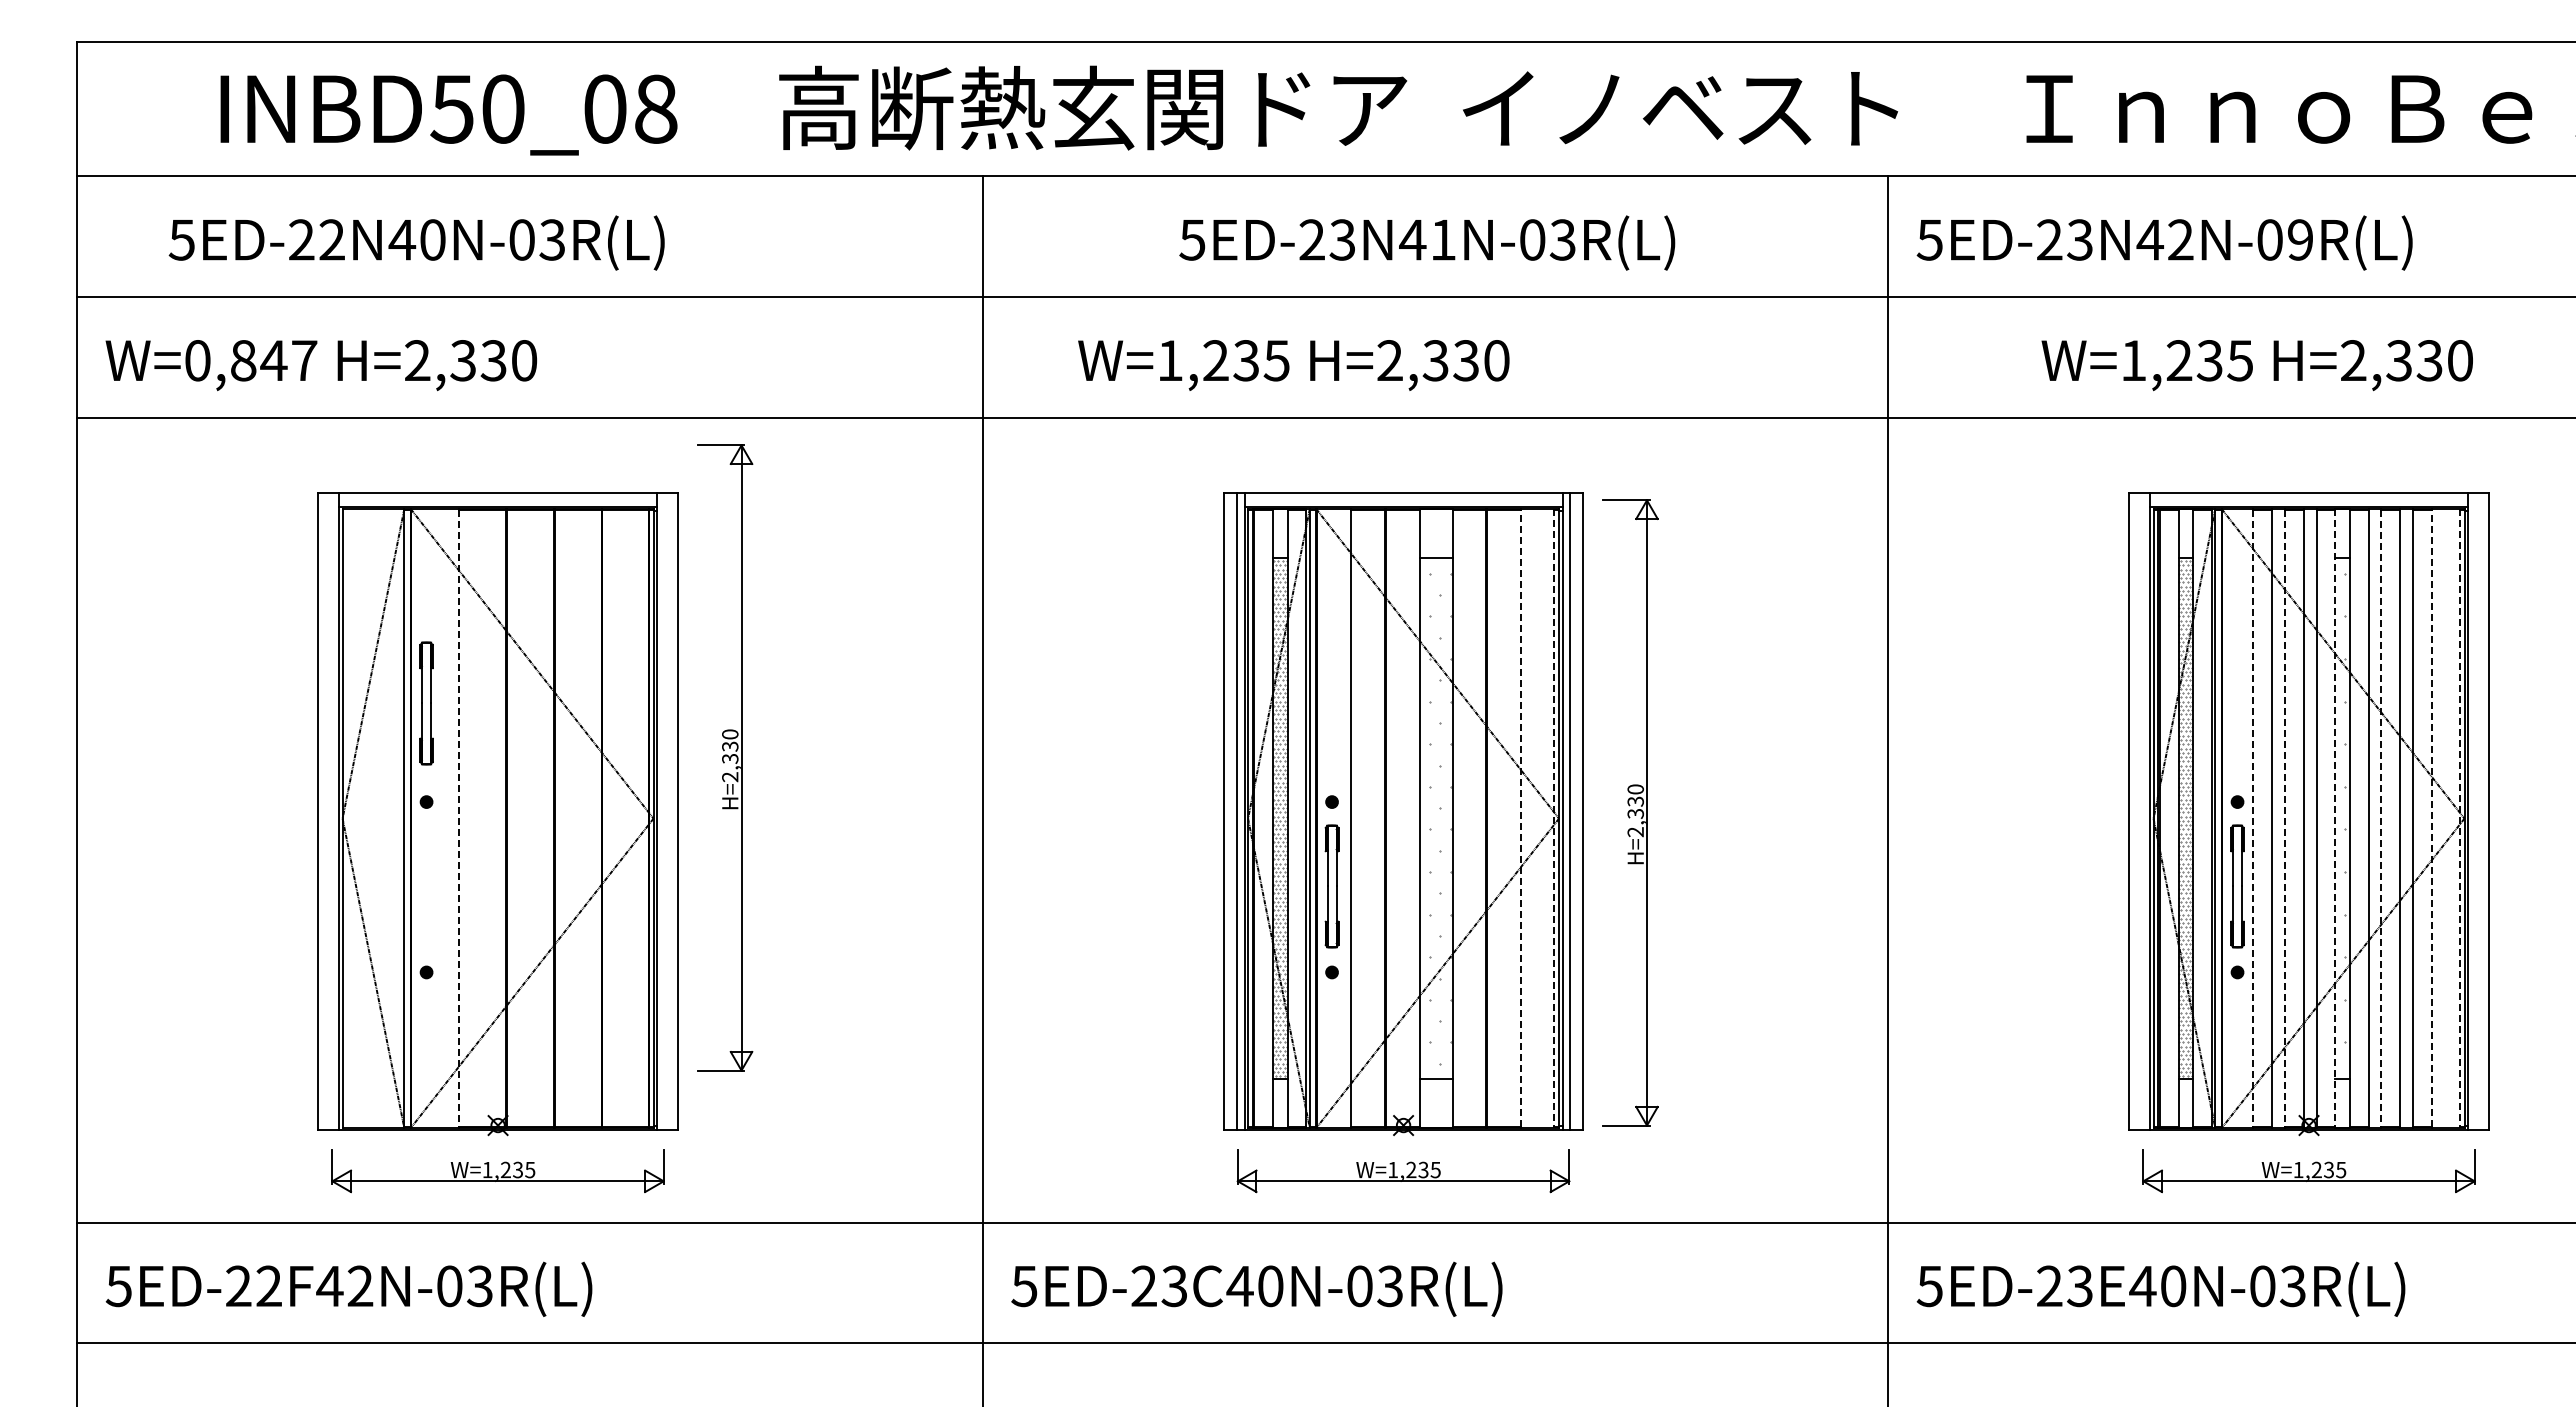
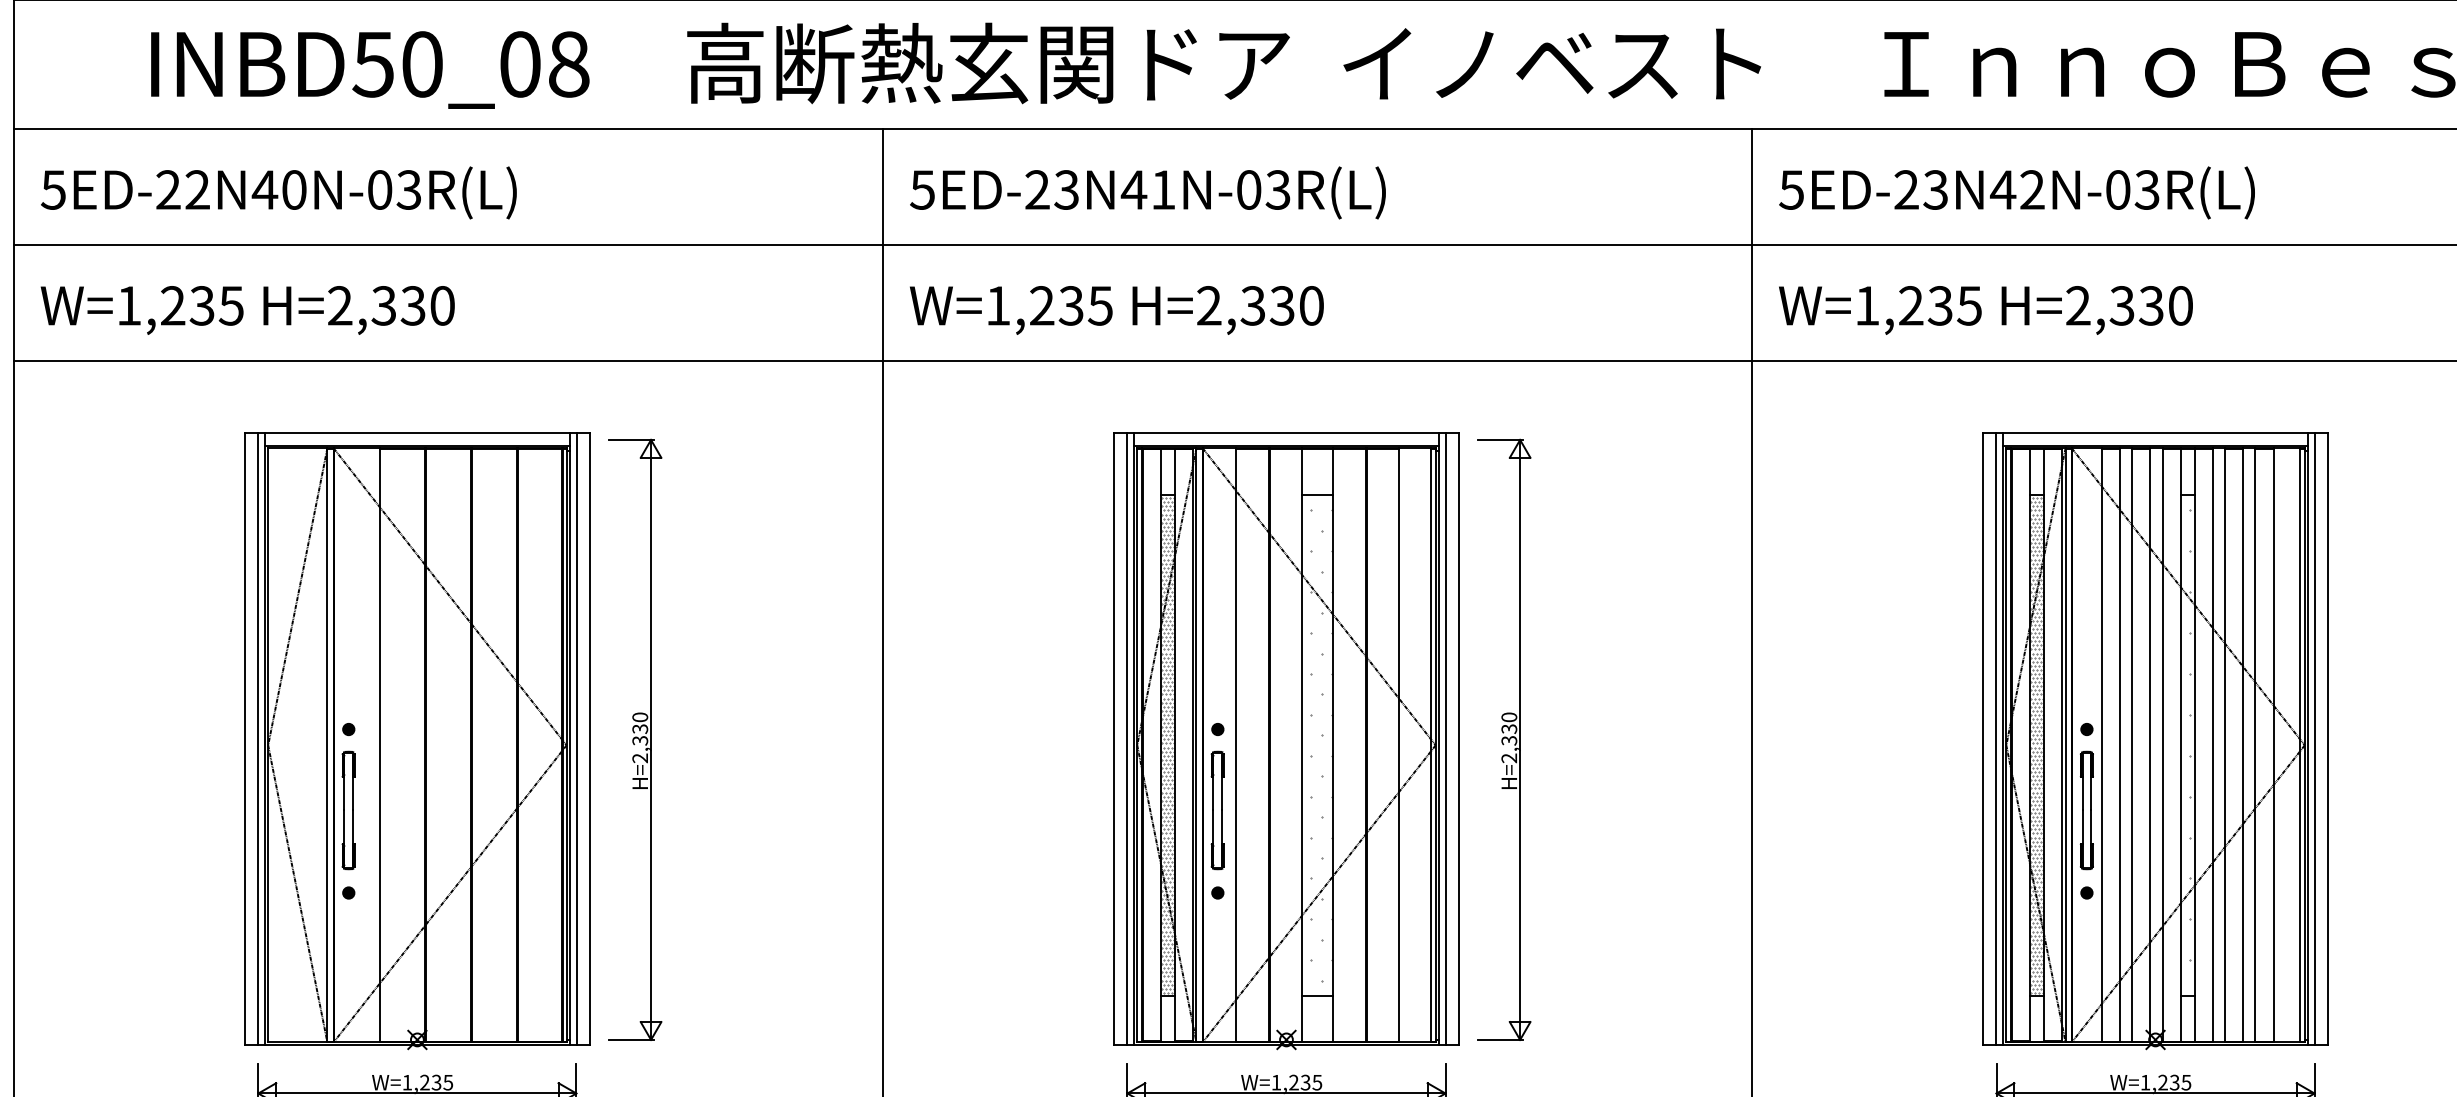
text: (2299, 239) -> (2146, 189), 5ED-23N42N-09R(L) -> 5ED-23N42N-03R(L)
text: (416, 242) -> (278, 192), moved
text: (1427, 242) -> (1148, 192), moved
text: (251, 360) -> (180, 305), W=0,847 -> W=1,235
text: (1293, 365) -> (1116, 310), moved
text: (2256, 365) -> (1985, 310), moved
part: (426, 703) -> (348, 810), moved
part: (725, 757) -> (635, 739), moved
line: (331, 811) -> (257, 738), added
line: (664, 811) -> (577, 738), added
line: (2142, 811) -> (1995, 738), added
line: (2475, 811) -> (2315, 738), added
line: (459, 818) -> (380, 745), dashed -> solid
line: (1520, 818) -> (1398, 745), dashed -> solid
line: (2253, 818) -> (2102, 745), dashed -> solid
line: (2284, 818) -> (2132, 745), dashed -> solid
line: (2381, 818) -> (2225, 745), dashed -> solid
line: (2431, 818) -> (2273, 745), dashed -> solid
line: (1554, 819) -> (1431, 746), dashed -> solid
line: (2335, 819) -> (2180, 746), dashed -> solid
line: (2459, 819) -> (2299, 746), dashed -> solid

